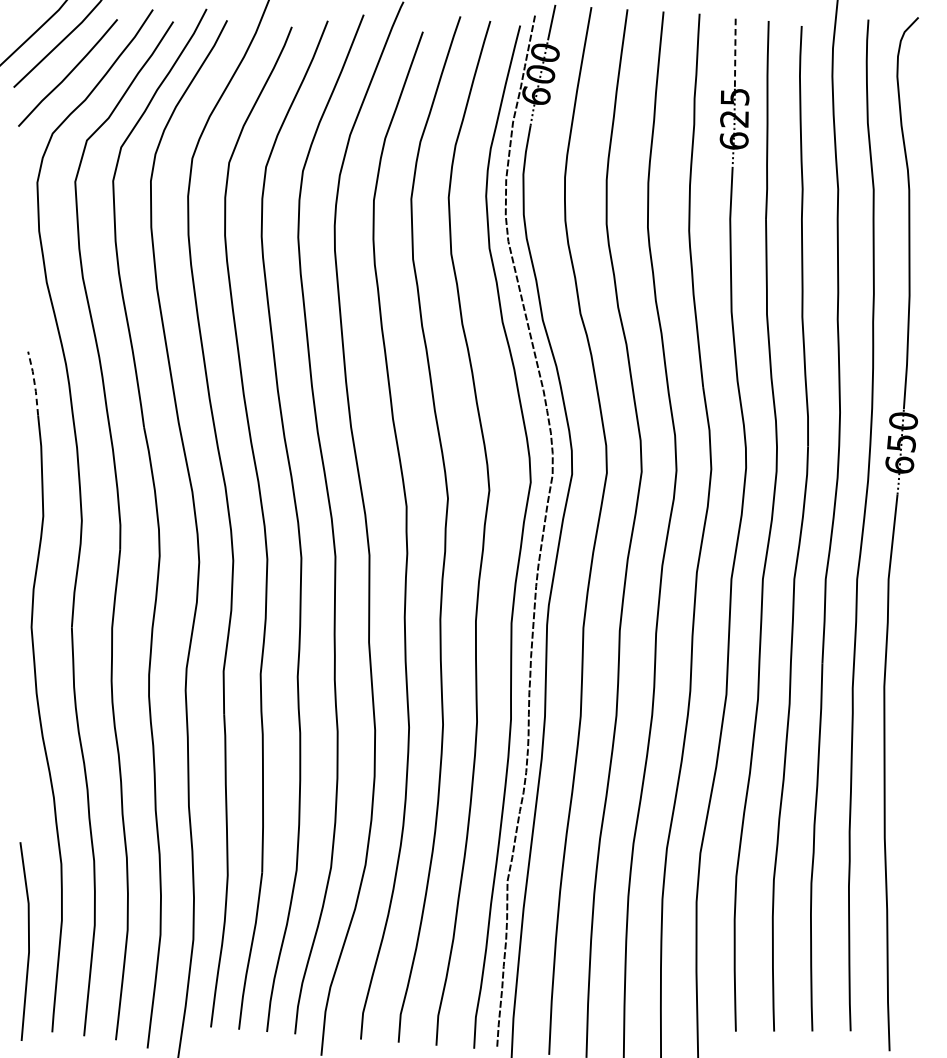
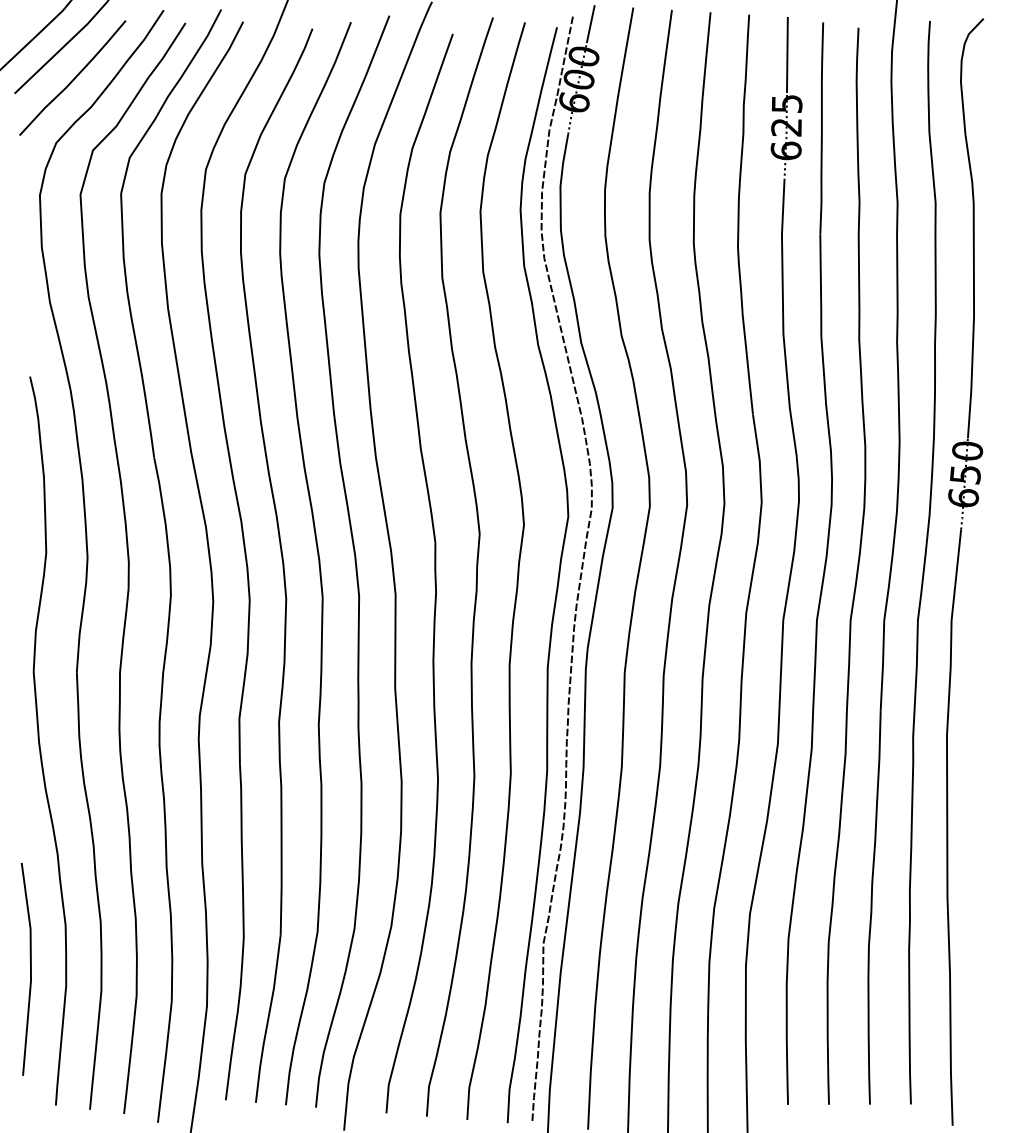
line: (735, 50) -> (787, 54), dashed -> solid
line: (34, 383) -> (36, 410), dashed -> solid
line: (28, 941) -> (30, 969), moved

